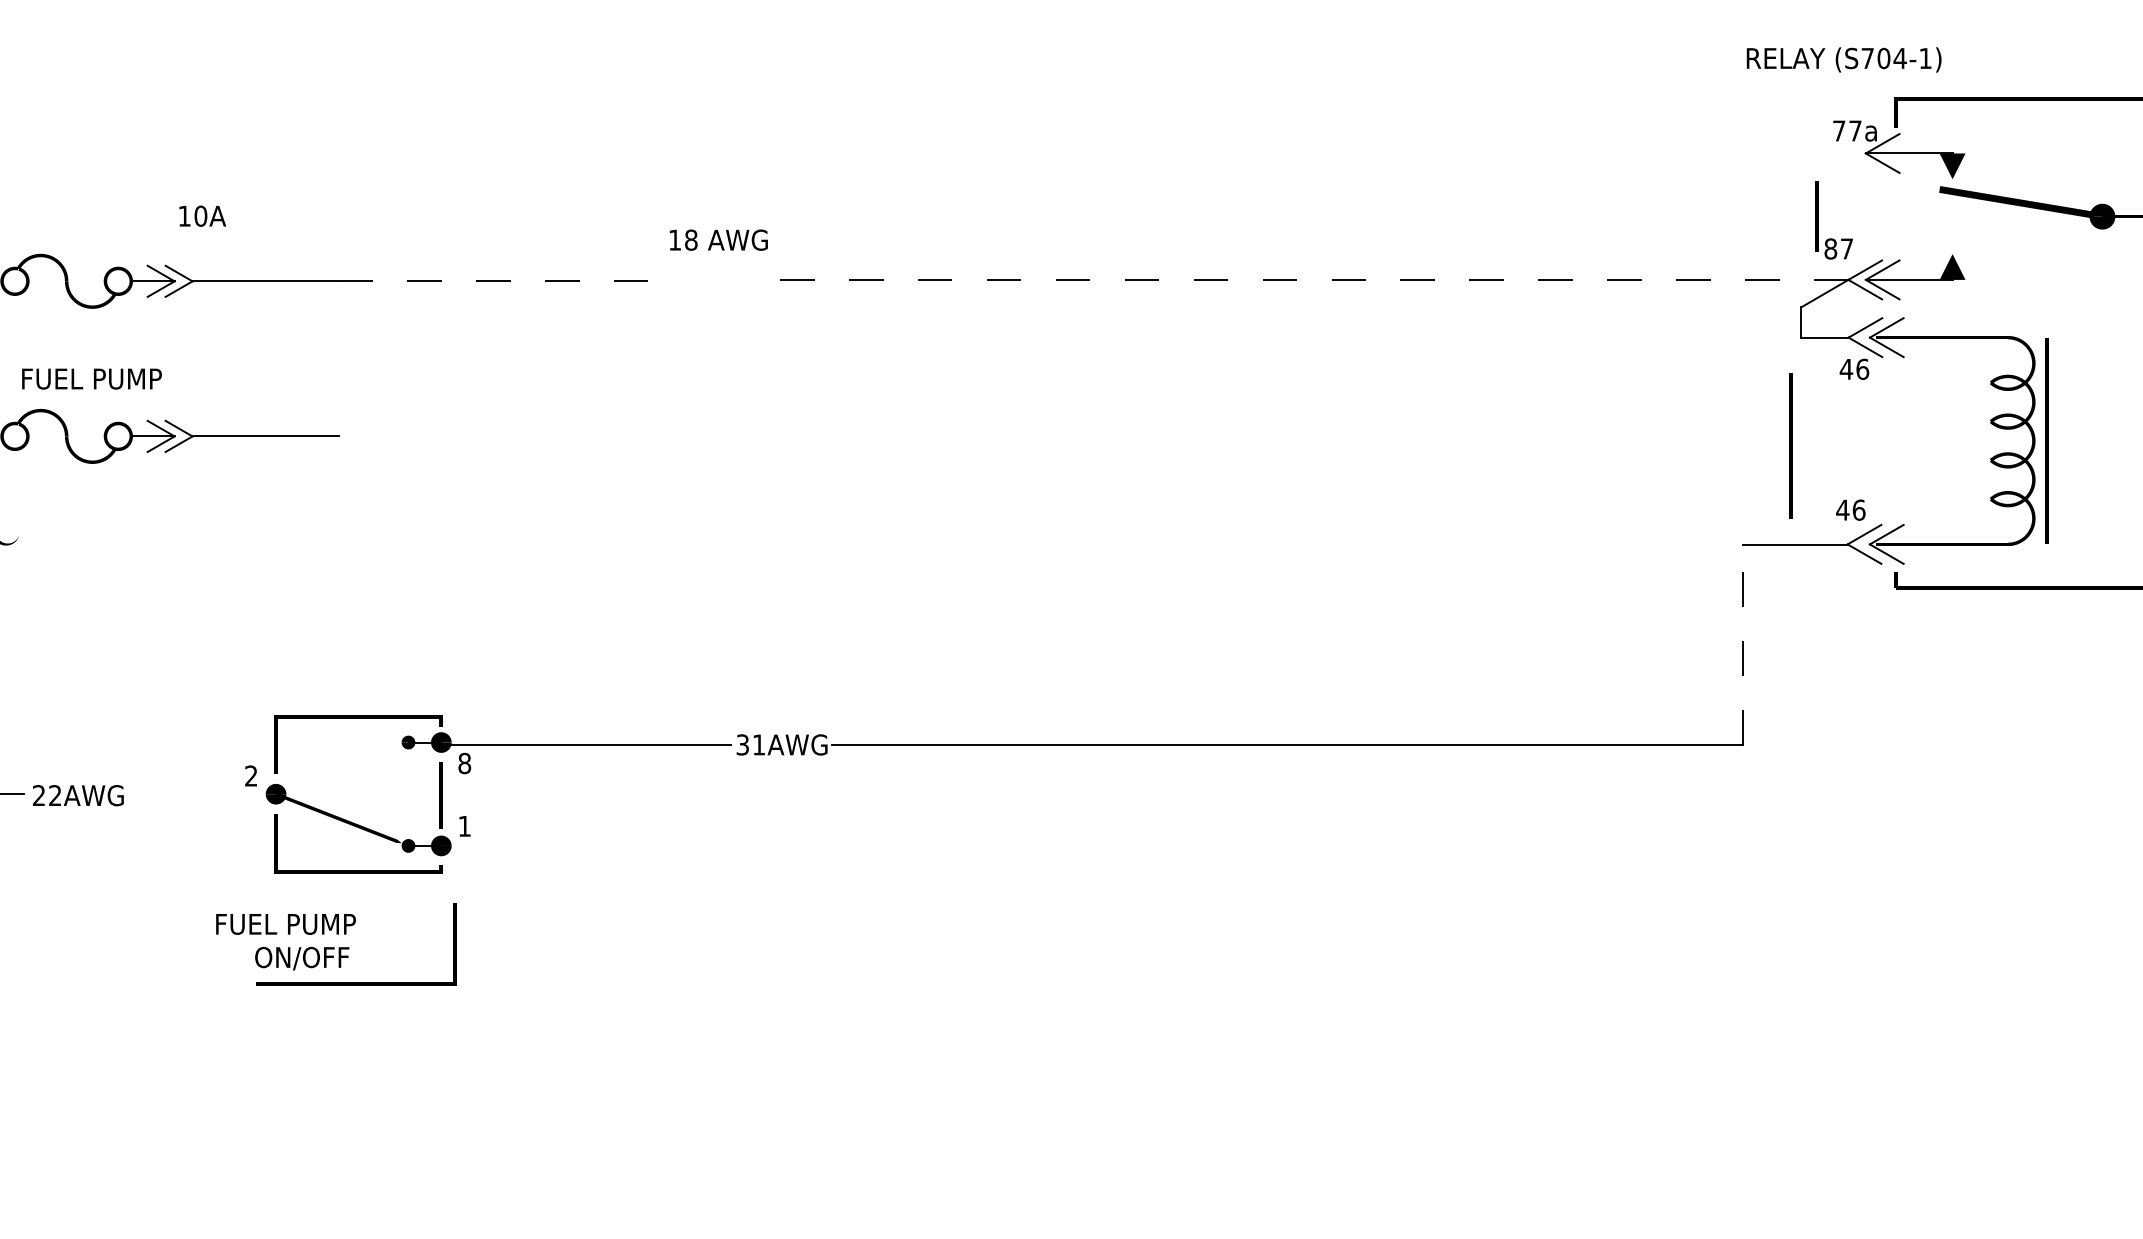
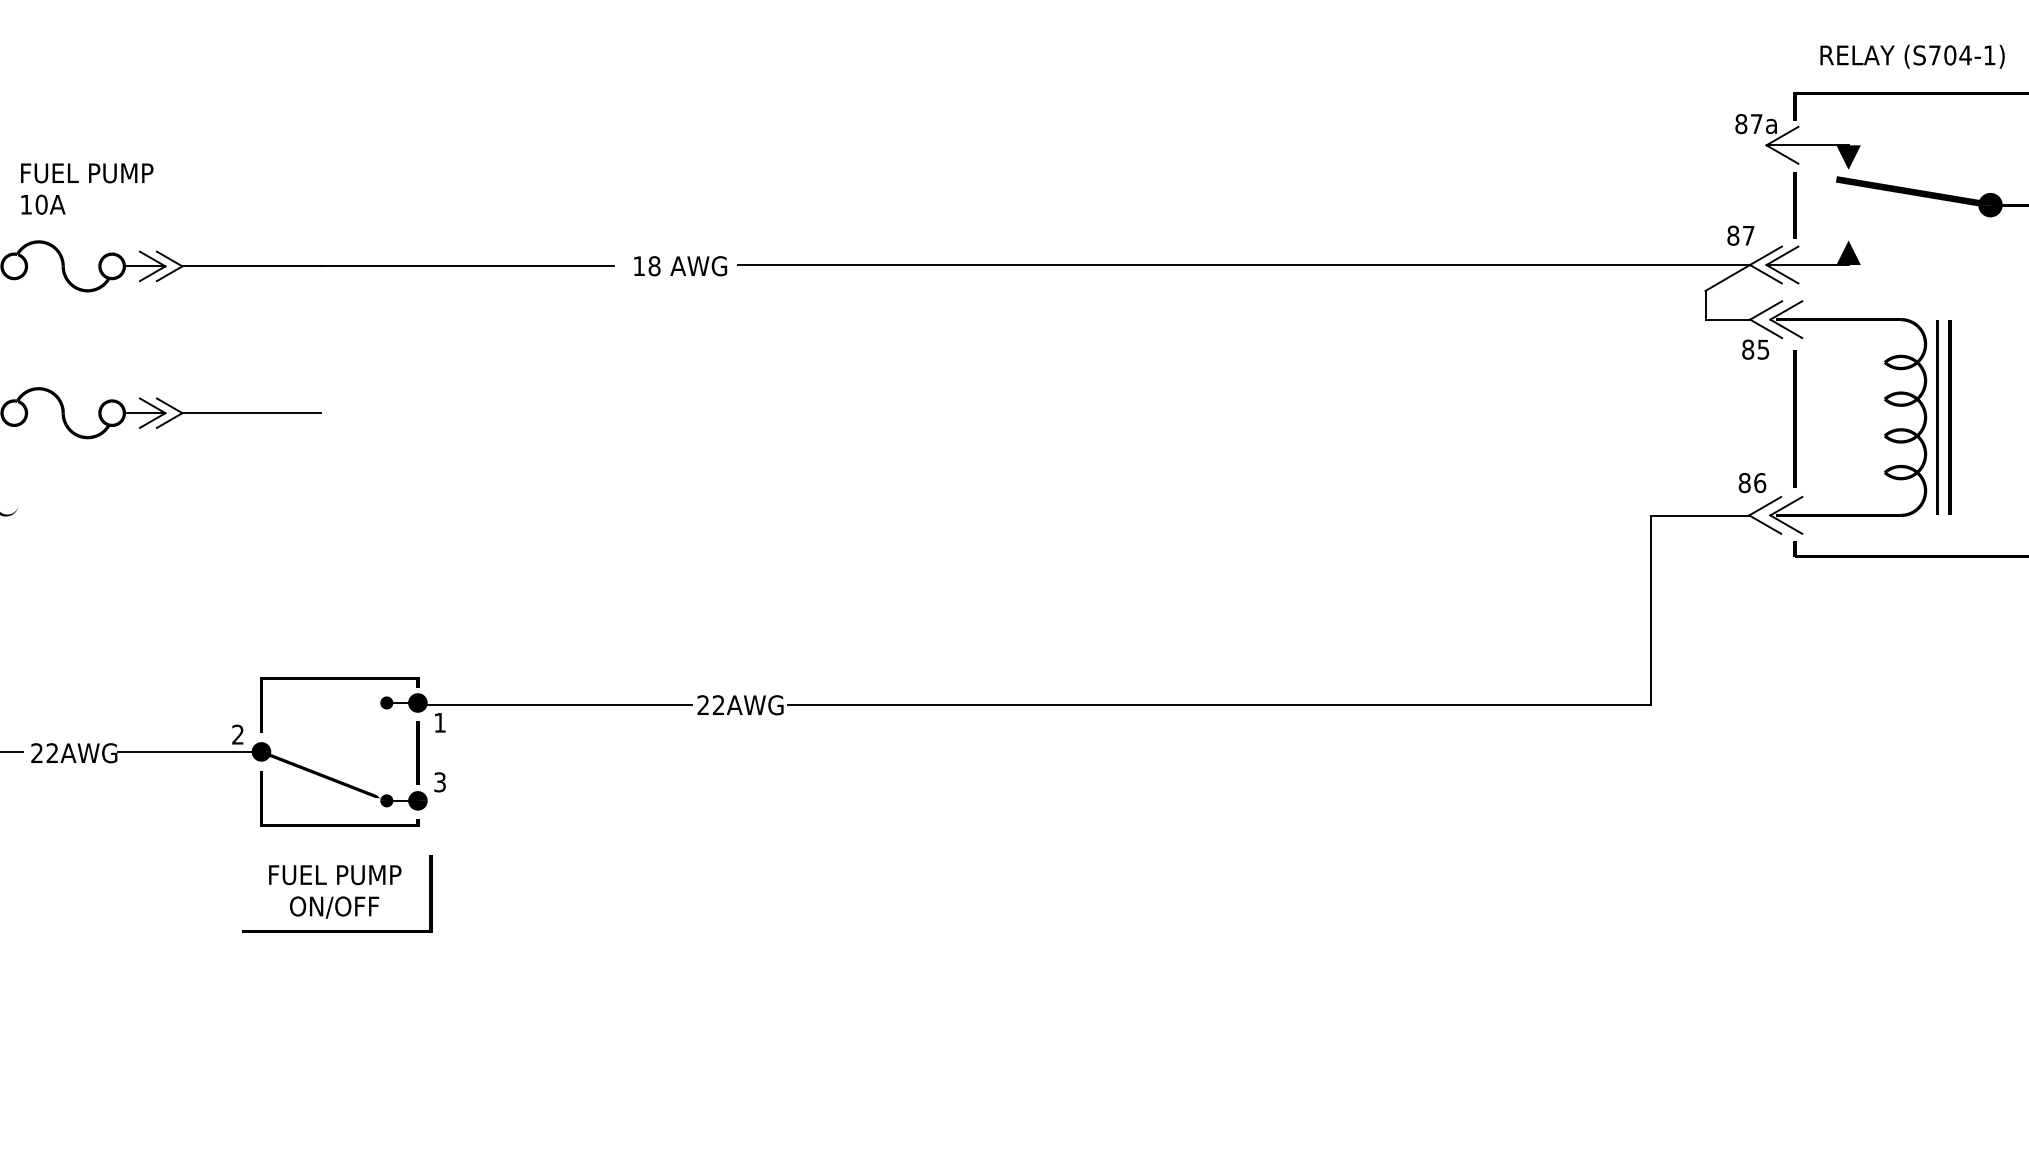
text: (1843, 59) -> (1911, 56), moved
text: (1839, 130) -> (1741, 123), 77a -> 87a
text: (202, 215) -> (43, 204), moved
line: (1816, 216) -> (1794, 204), moved
text: (718, 239) -> (680, 265), moved
line: (1313, 279) -> (1243, 264), dashed -> solid
line: (493, 281) -> (467, 266), dashed -> solid
text: (1854, 368) -> (1755, 348), 46 -> 85
text: (91, 378) -> (86, 172), moved
line: (2059, 440) -> (1949, 417), added
line: (1790, 445) -> (1794, 417), moved
text: (1842, 509) -> (1744, 482), 46 -> 86
line: (1743, 644) -> (1650, 610), dashed -> solid
text: (750, 744) -> (710, 704), 31AWG -> 22AWG
text: (464, 763) -> (439, 722), 8 -> 1
line: (200, 794) -> (189, 752), added
text: (464, 826) -> (439, 782), 1 -> 3
text: (285, 924) -> (334, 875), moved
text: (302, 958) -> (334, 907), moved

